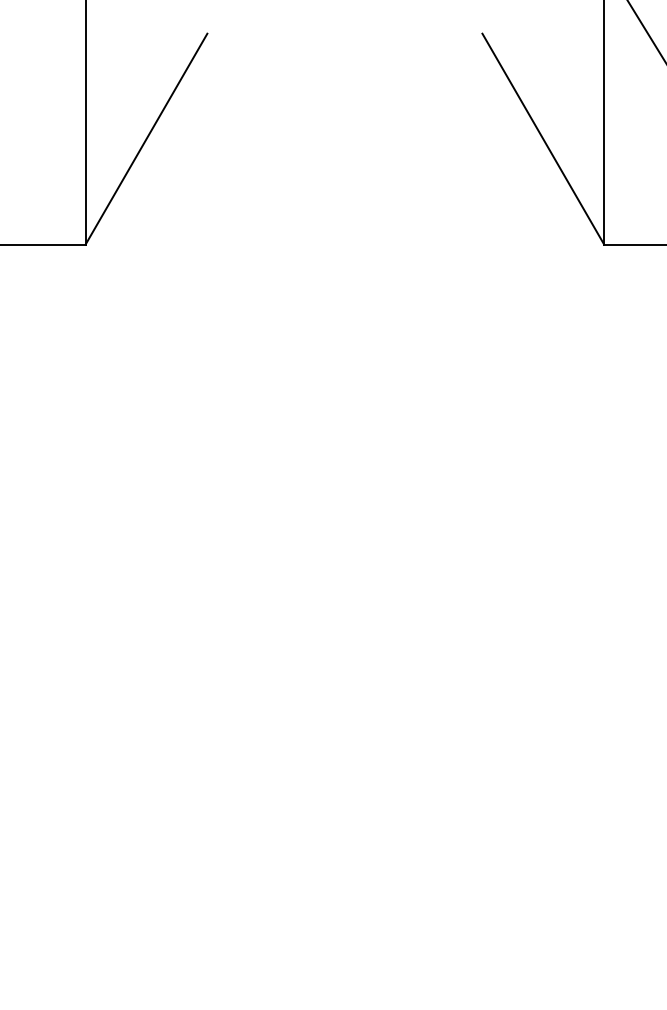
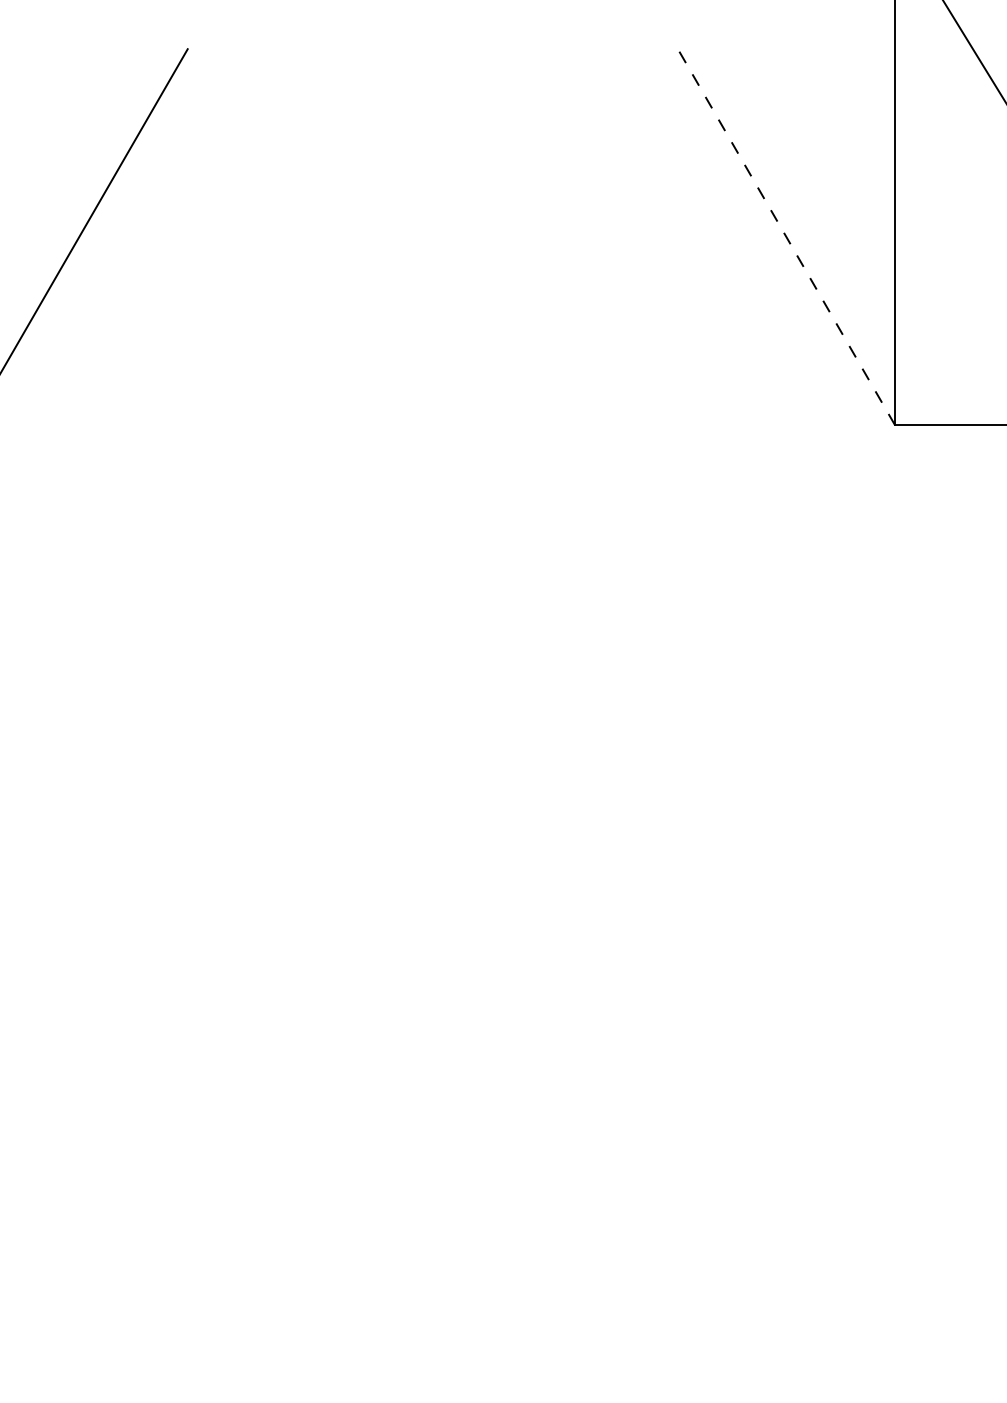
line: (543, 139) -> (786, 237), solid -> dashed

